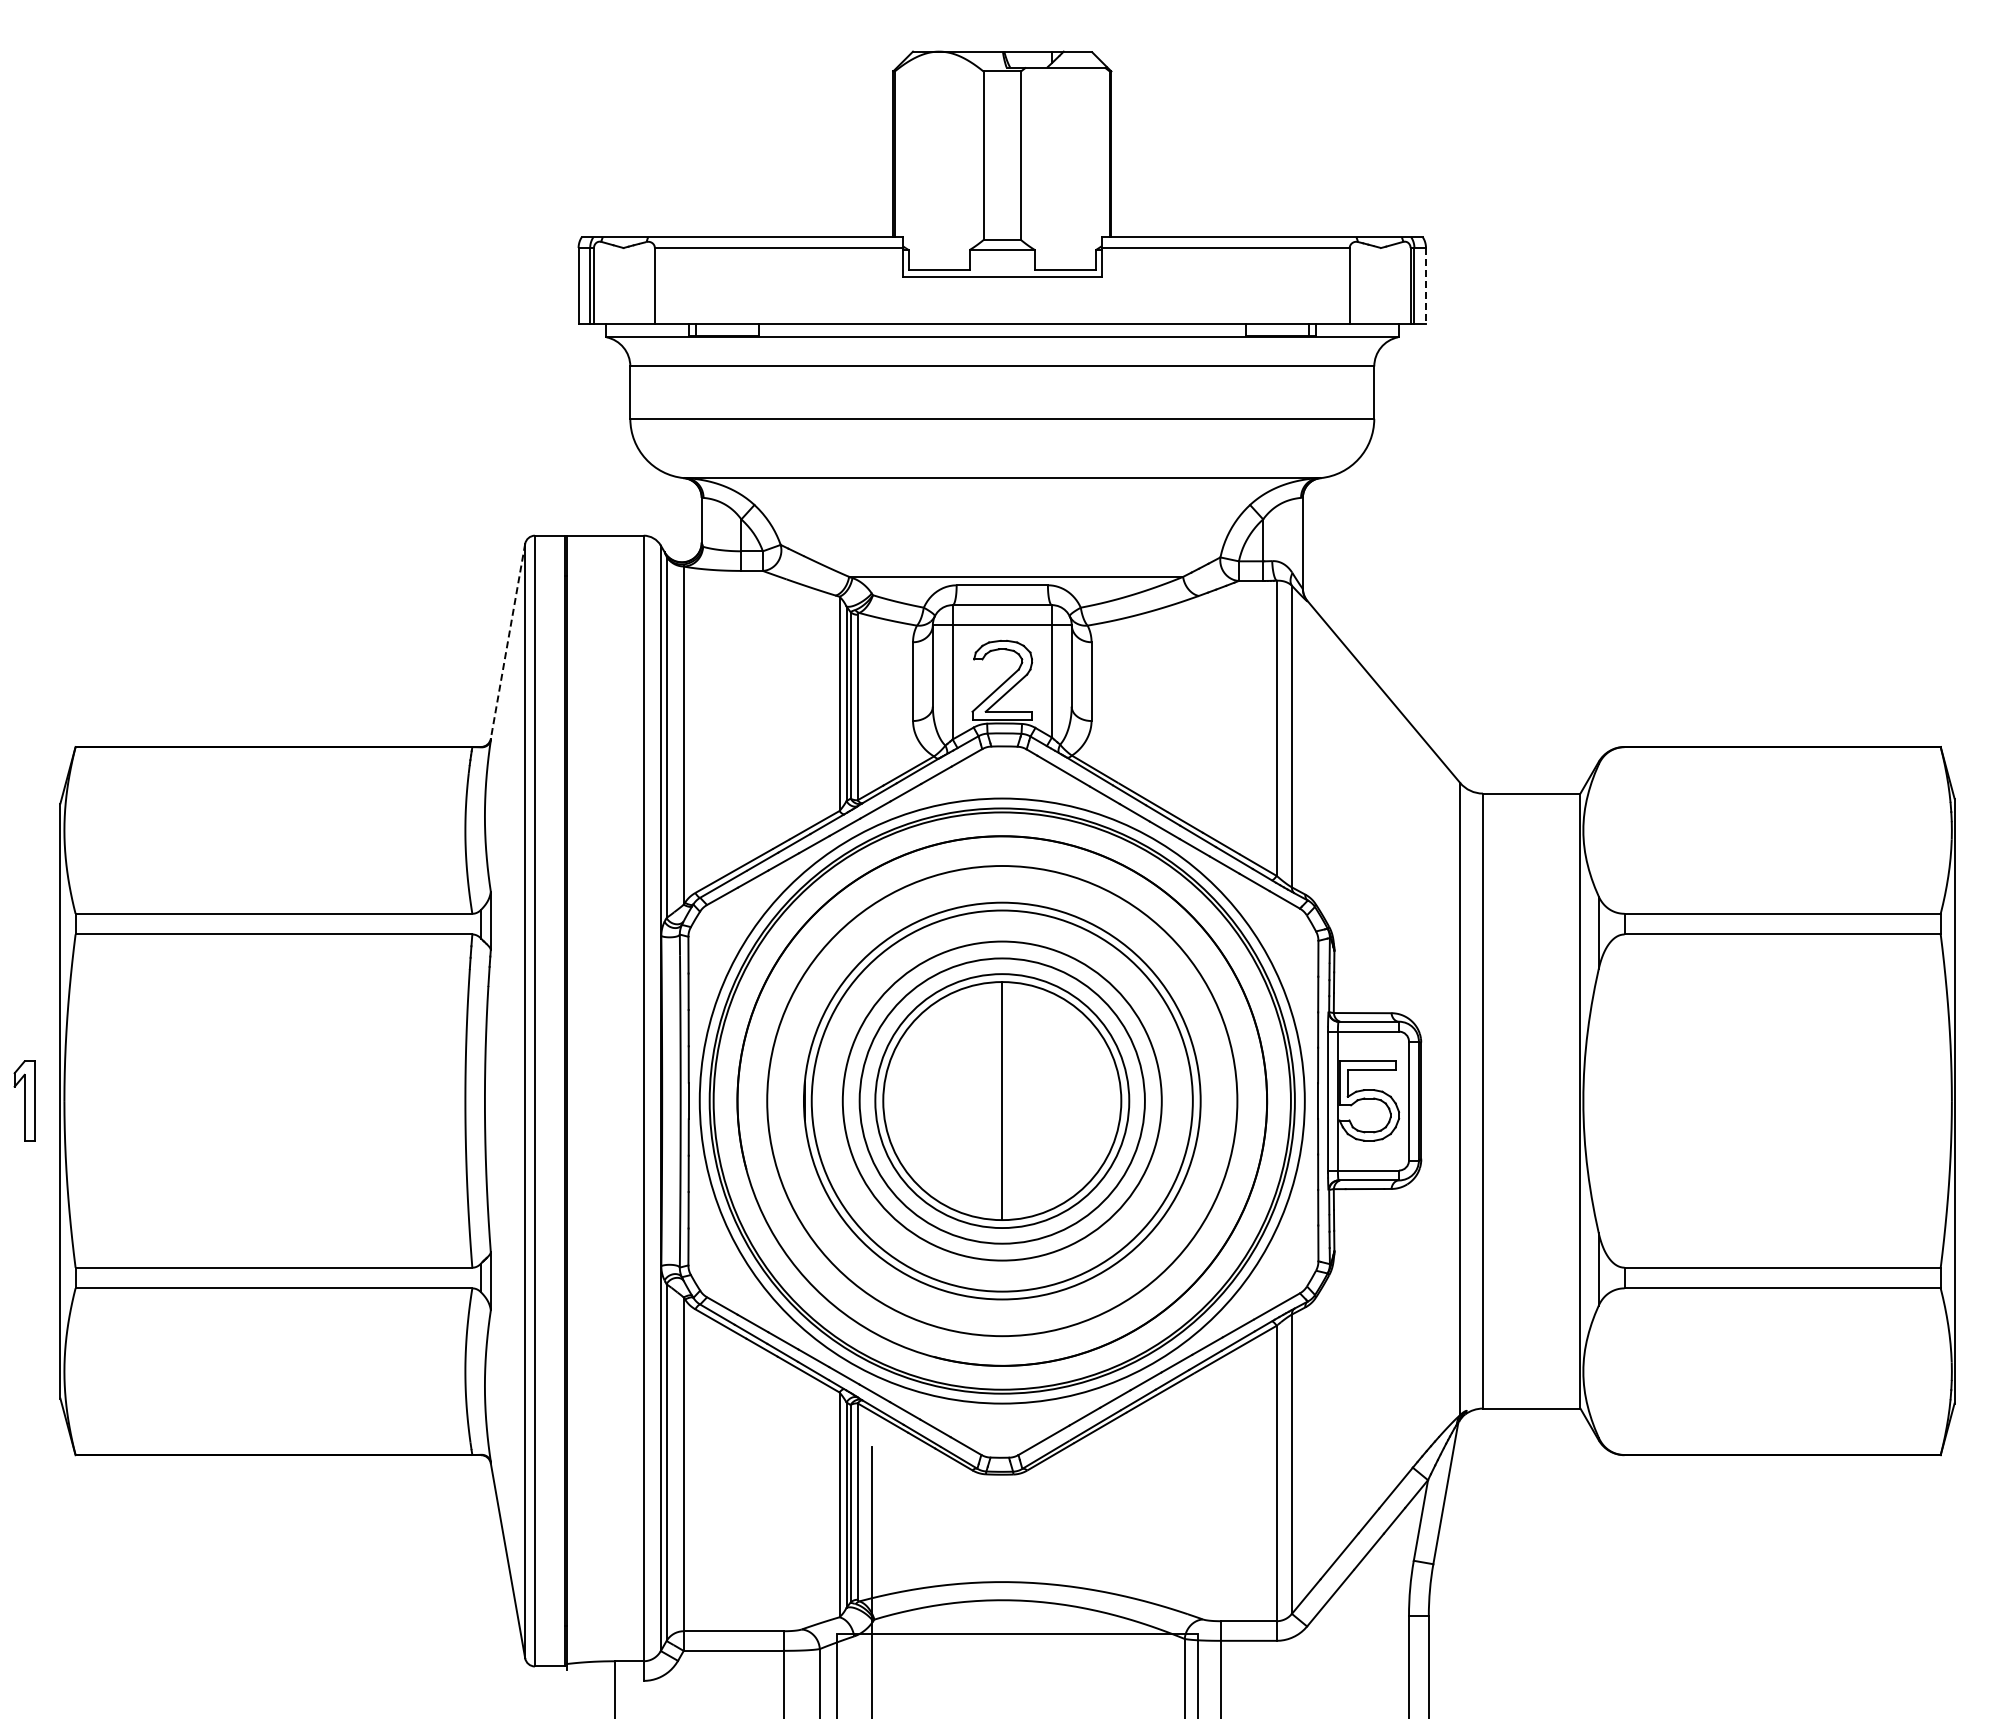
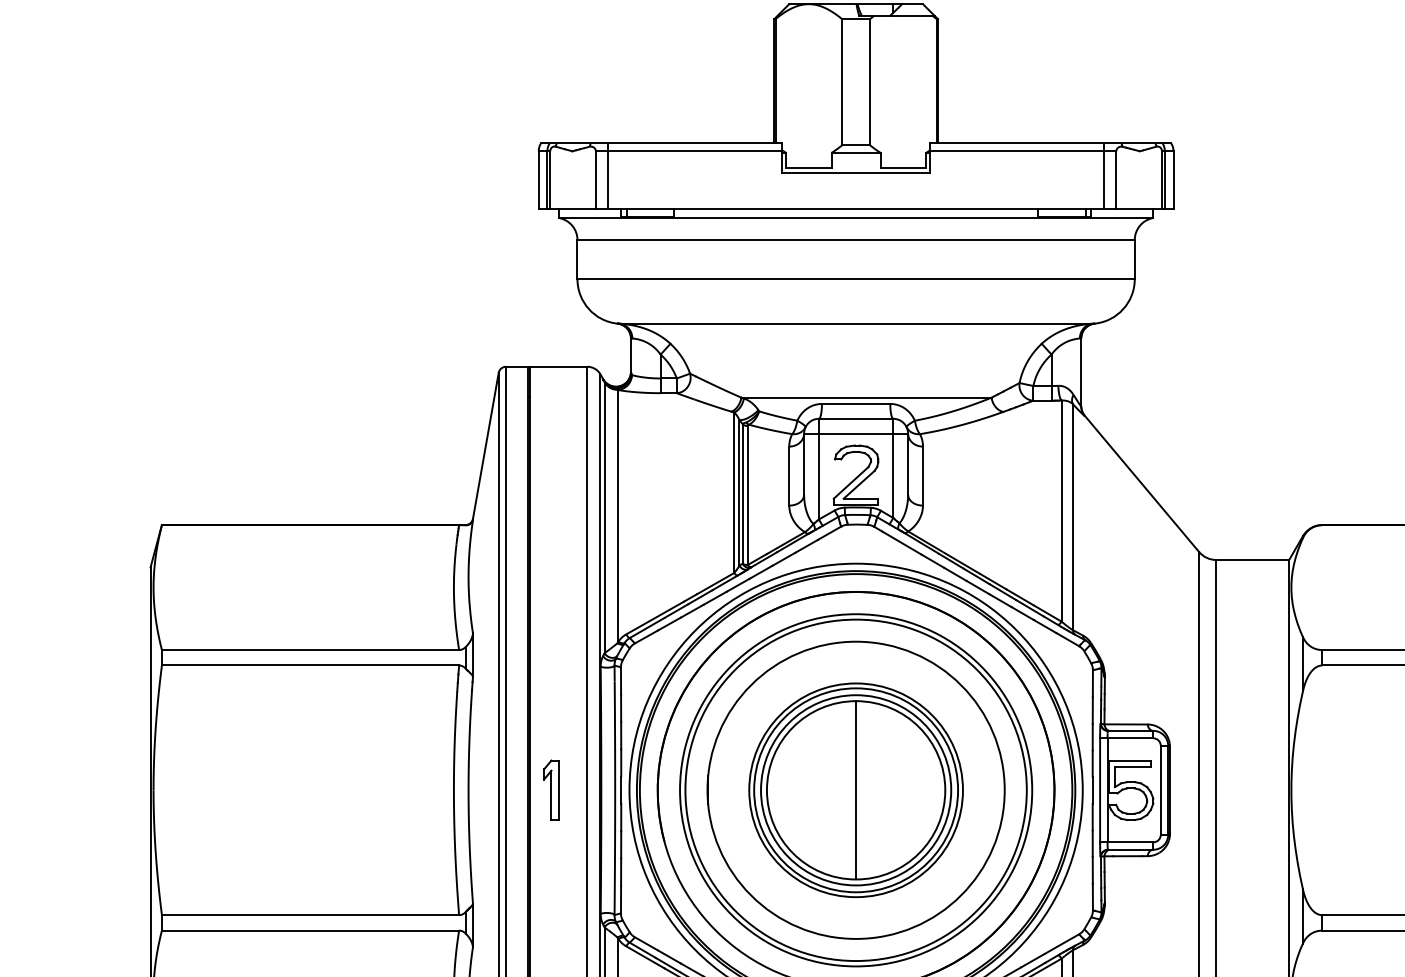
line: (671, 280) -> (608, 175), added
line: (1333, 280) -> (1104, 175), added
line: (1426, 286) -> (1173, 180), dashed -> solid
line: (508, 641) -> (486, 446), dashed -> solid
part: (24, 1100) -> (551, 789), moved
circle: (1002, 1100) -> (856, 789), size x0.71
circle: (1002, 1100) -> (856, 789), size x1.43

